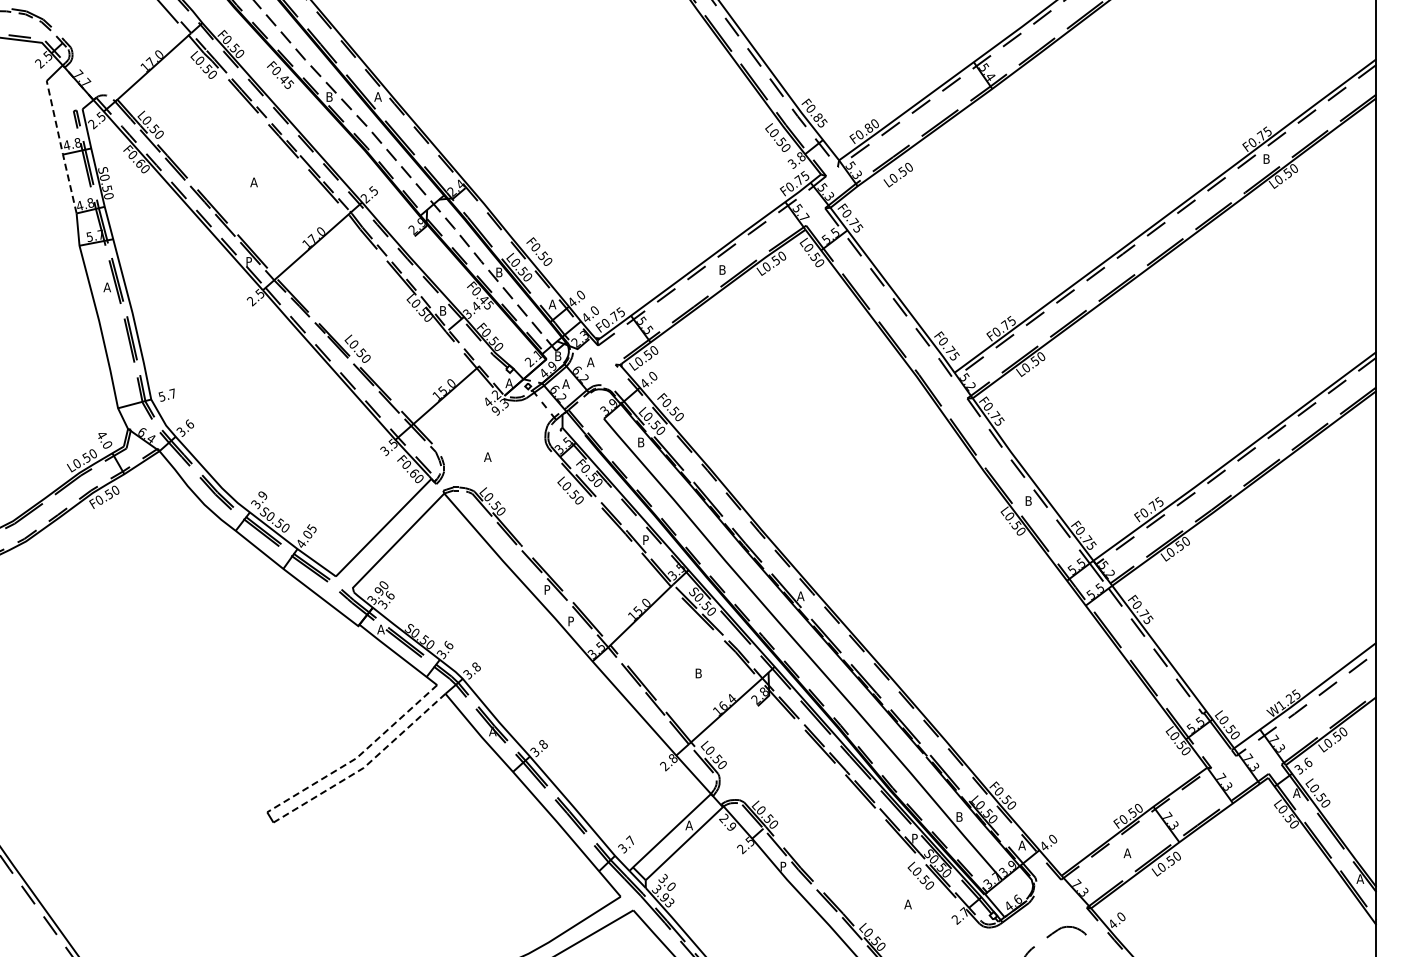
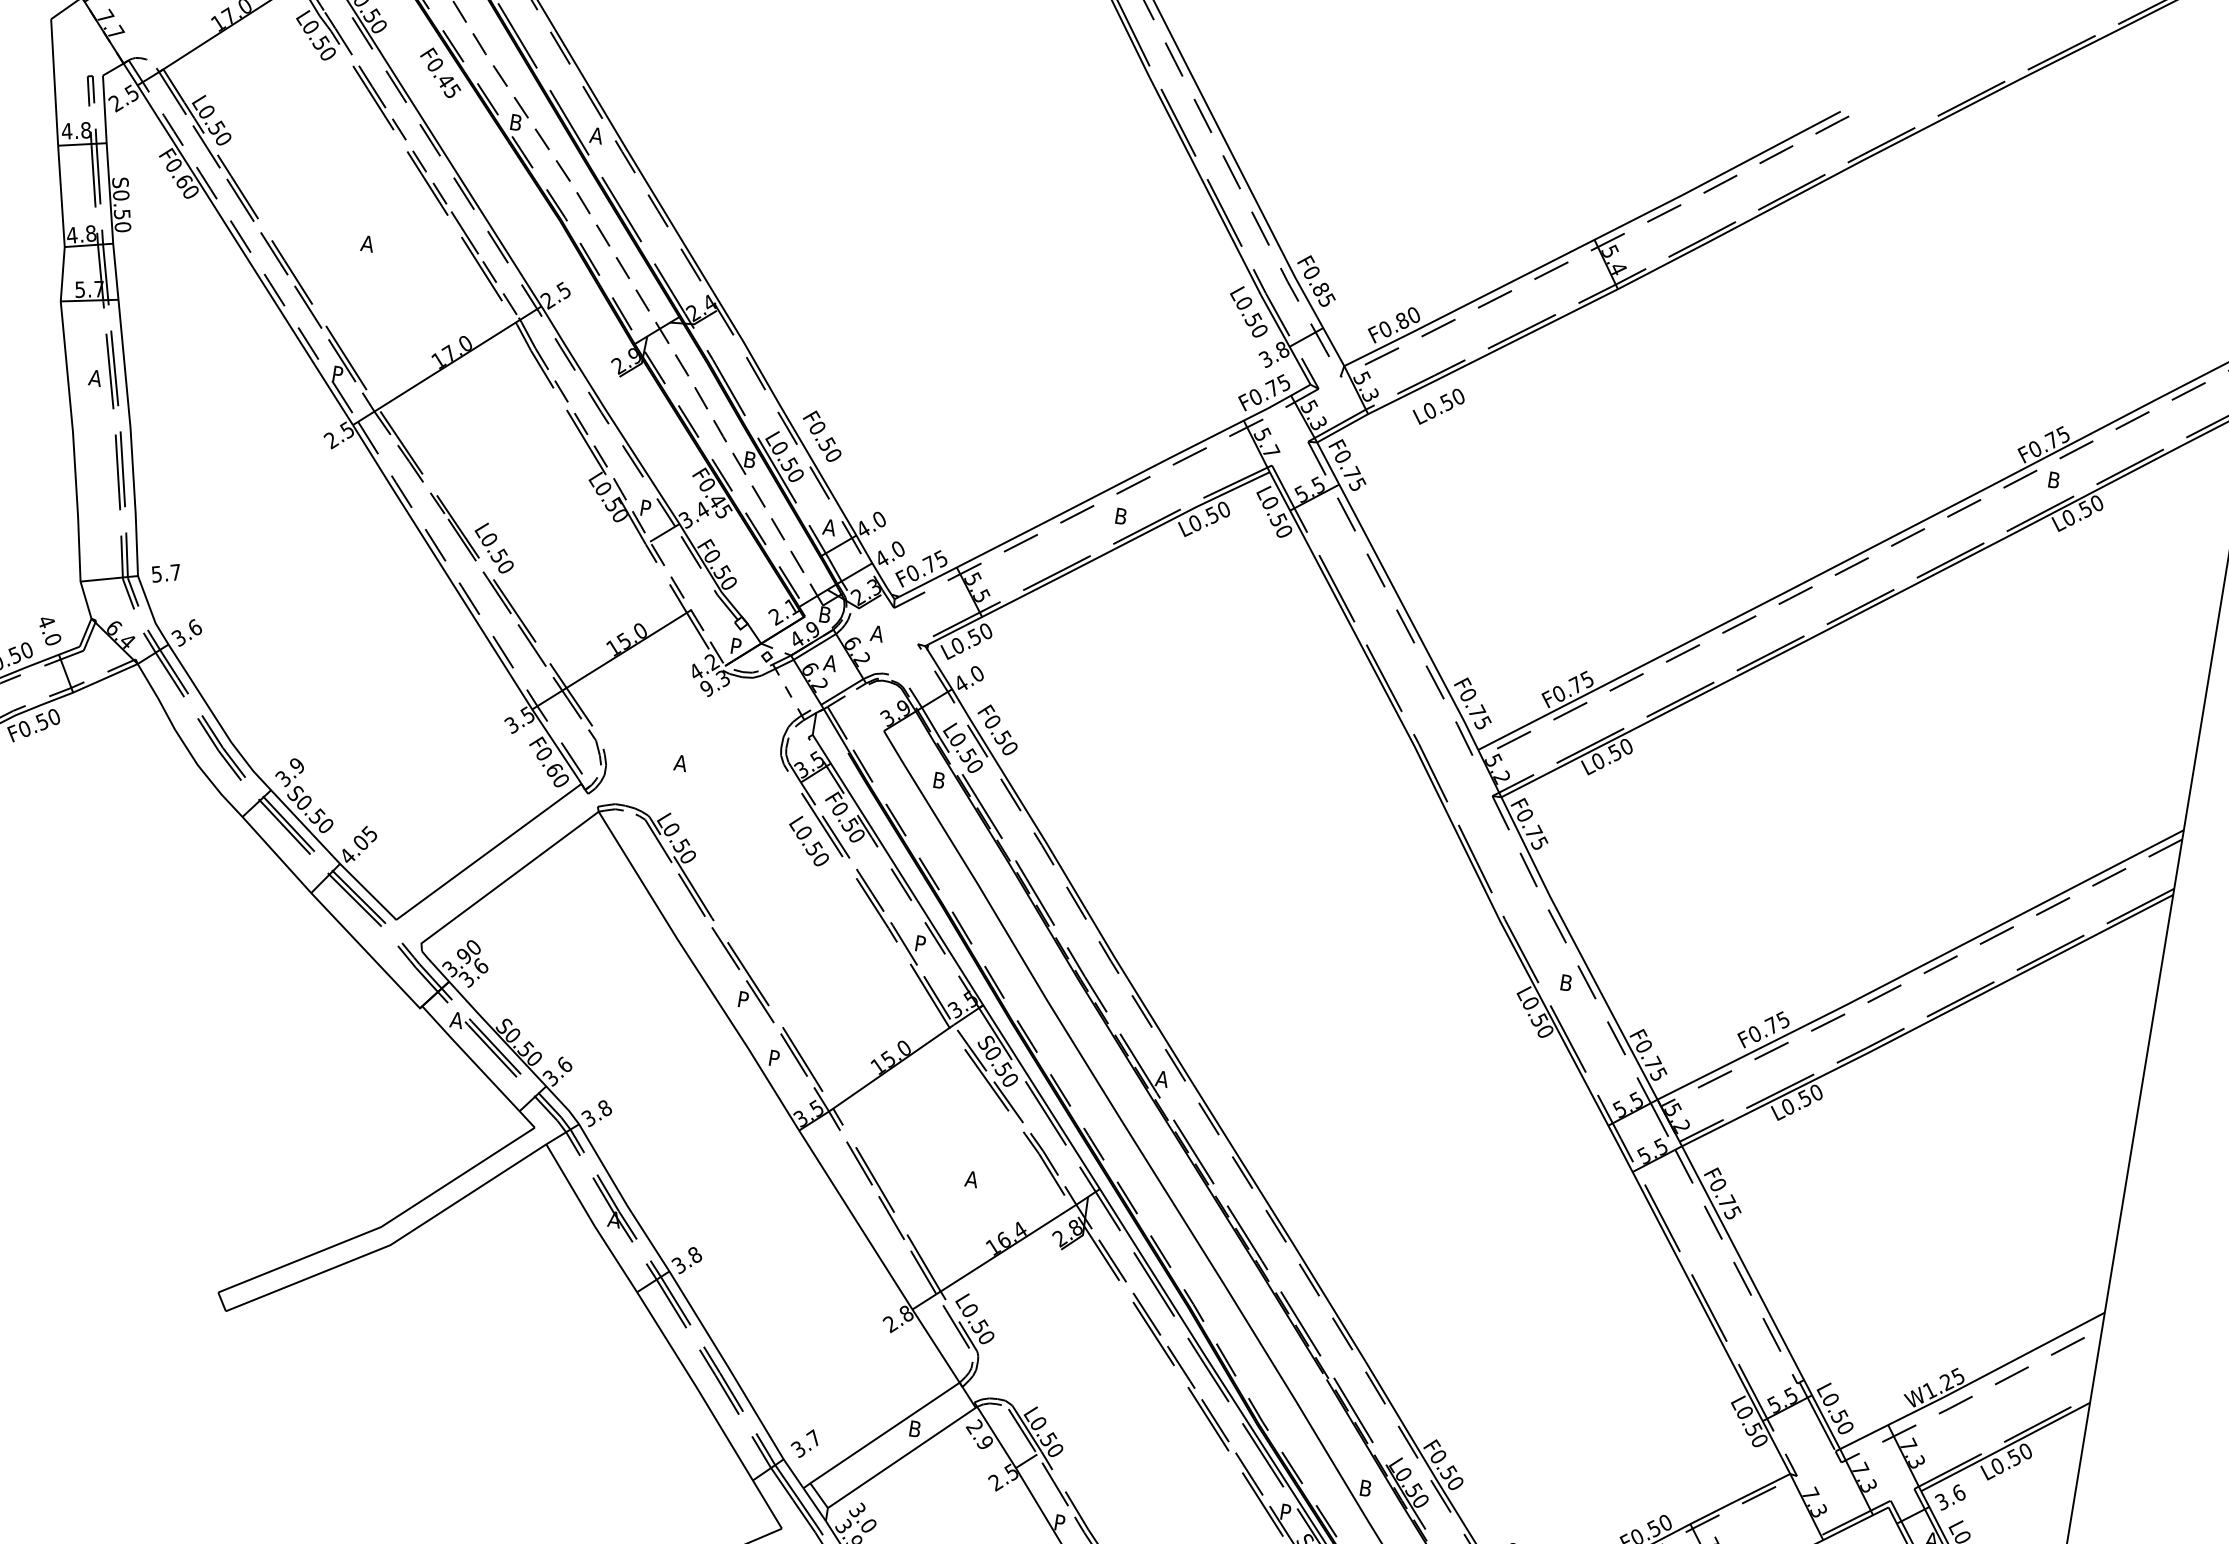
line: (61, 147) -> (57, 133), dashed -> solid
text: (443, 310) -> (647, 507), B -> P
text: (508, 382) -> (735, 644), A -> P
text: (698, 673) -> (971, 1179), B -> A
line: (357, 757) -> (382, 1226), dashed -> solid
line: (365, 766) -> (393, 1243), dashed -> solid
text: (688, 825) -> (913, 1428), A -> B

